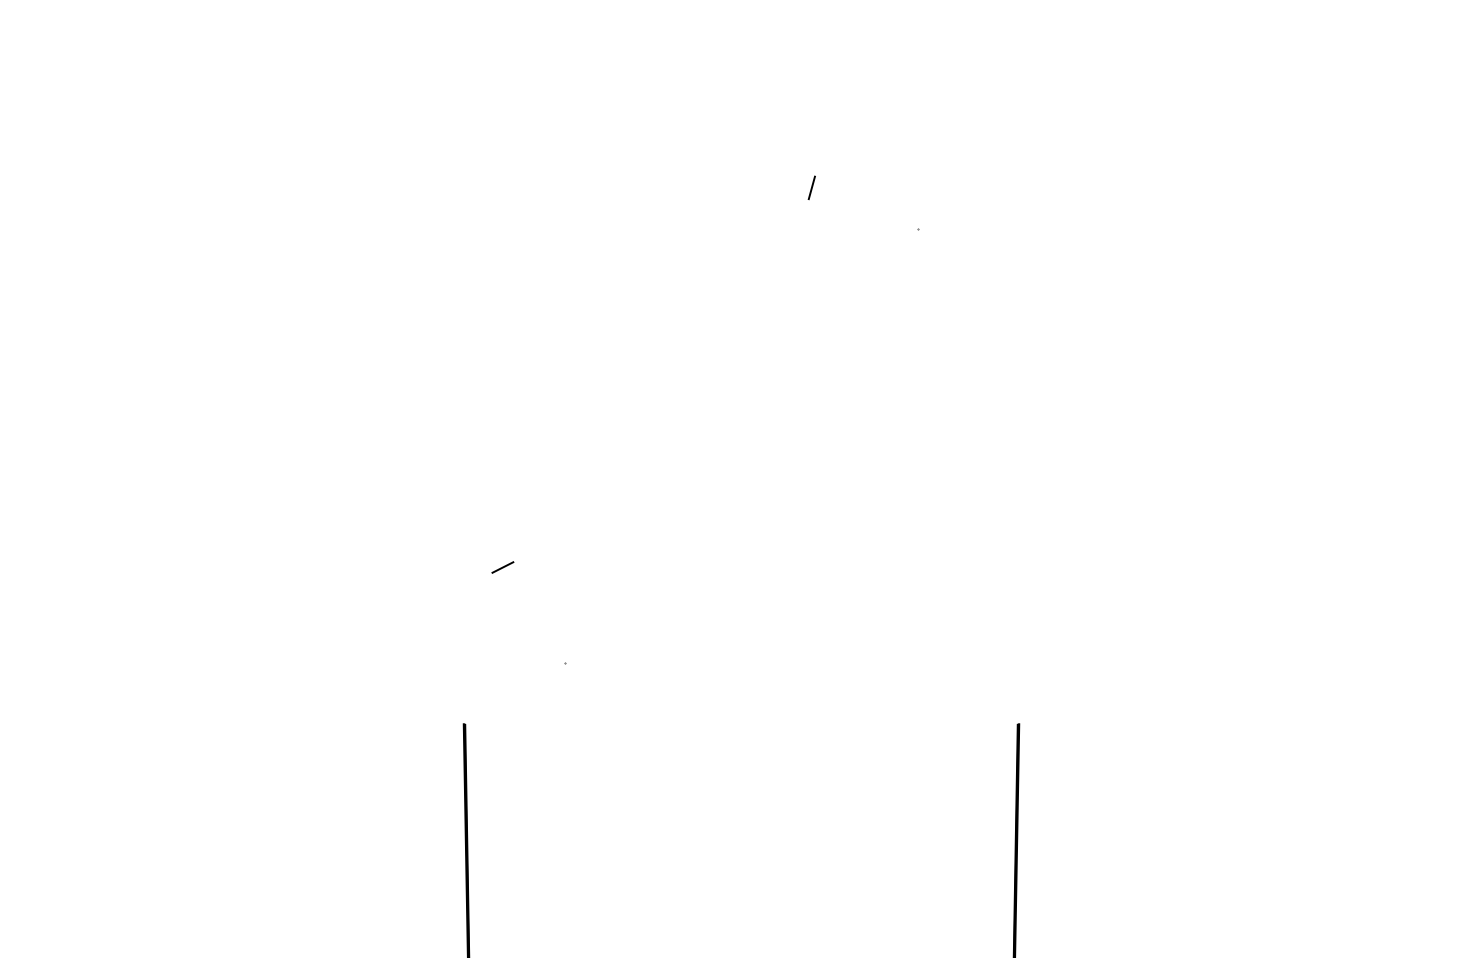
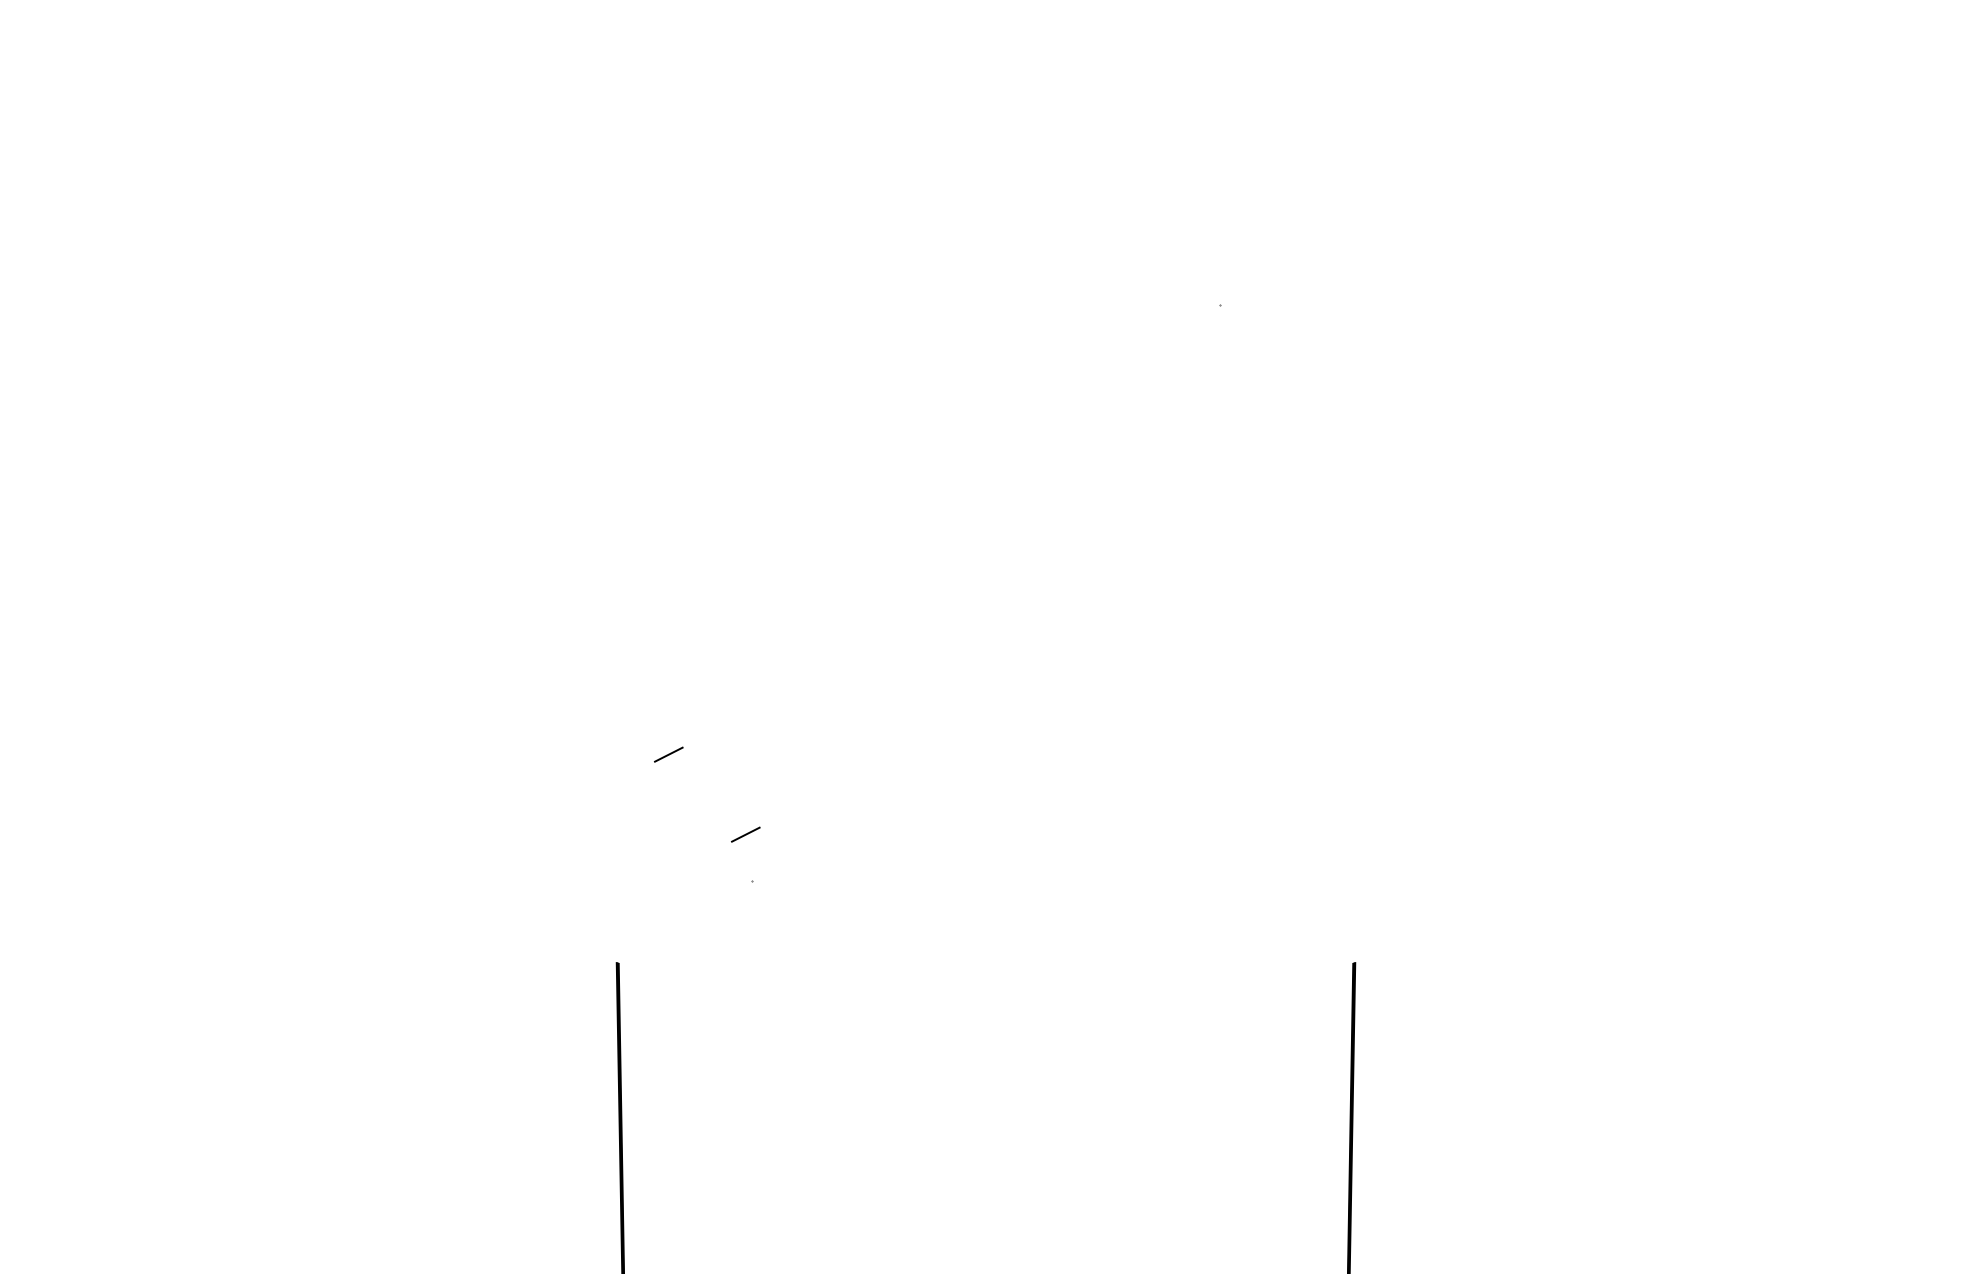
line: (811, 187) -> (1079, 249), removed
line: (560, 627) -> (745, 834), added

